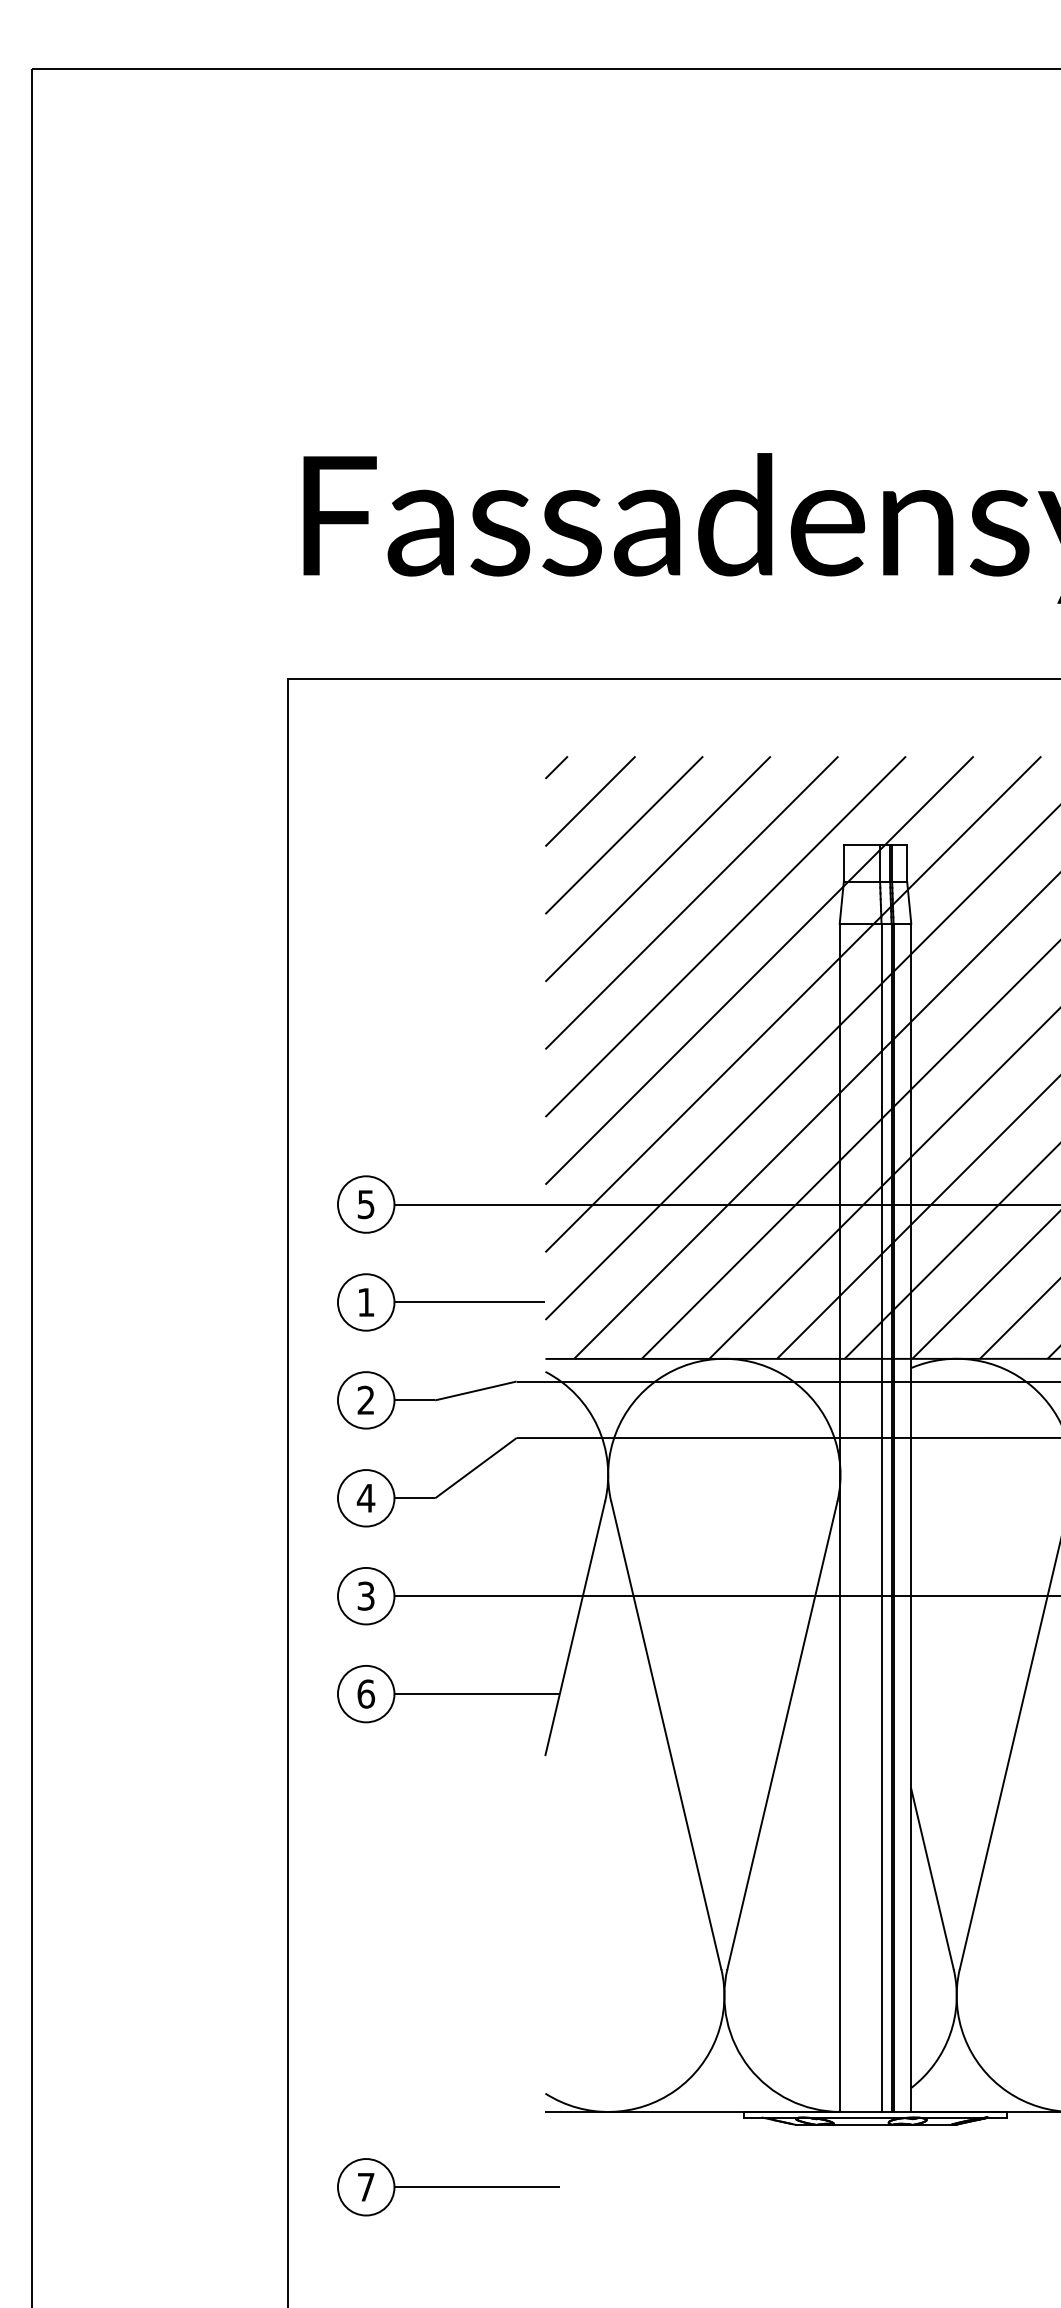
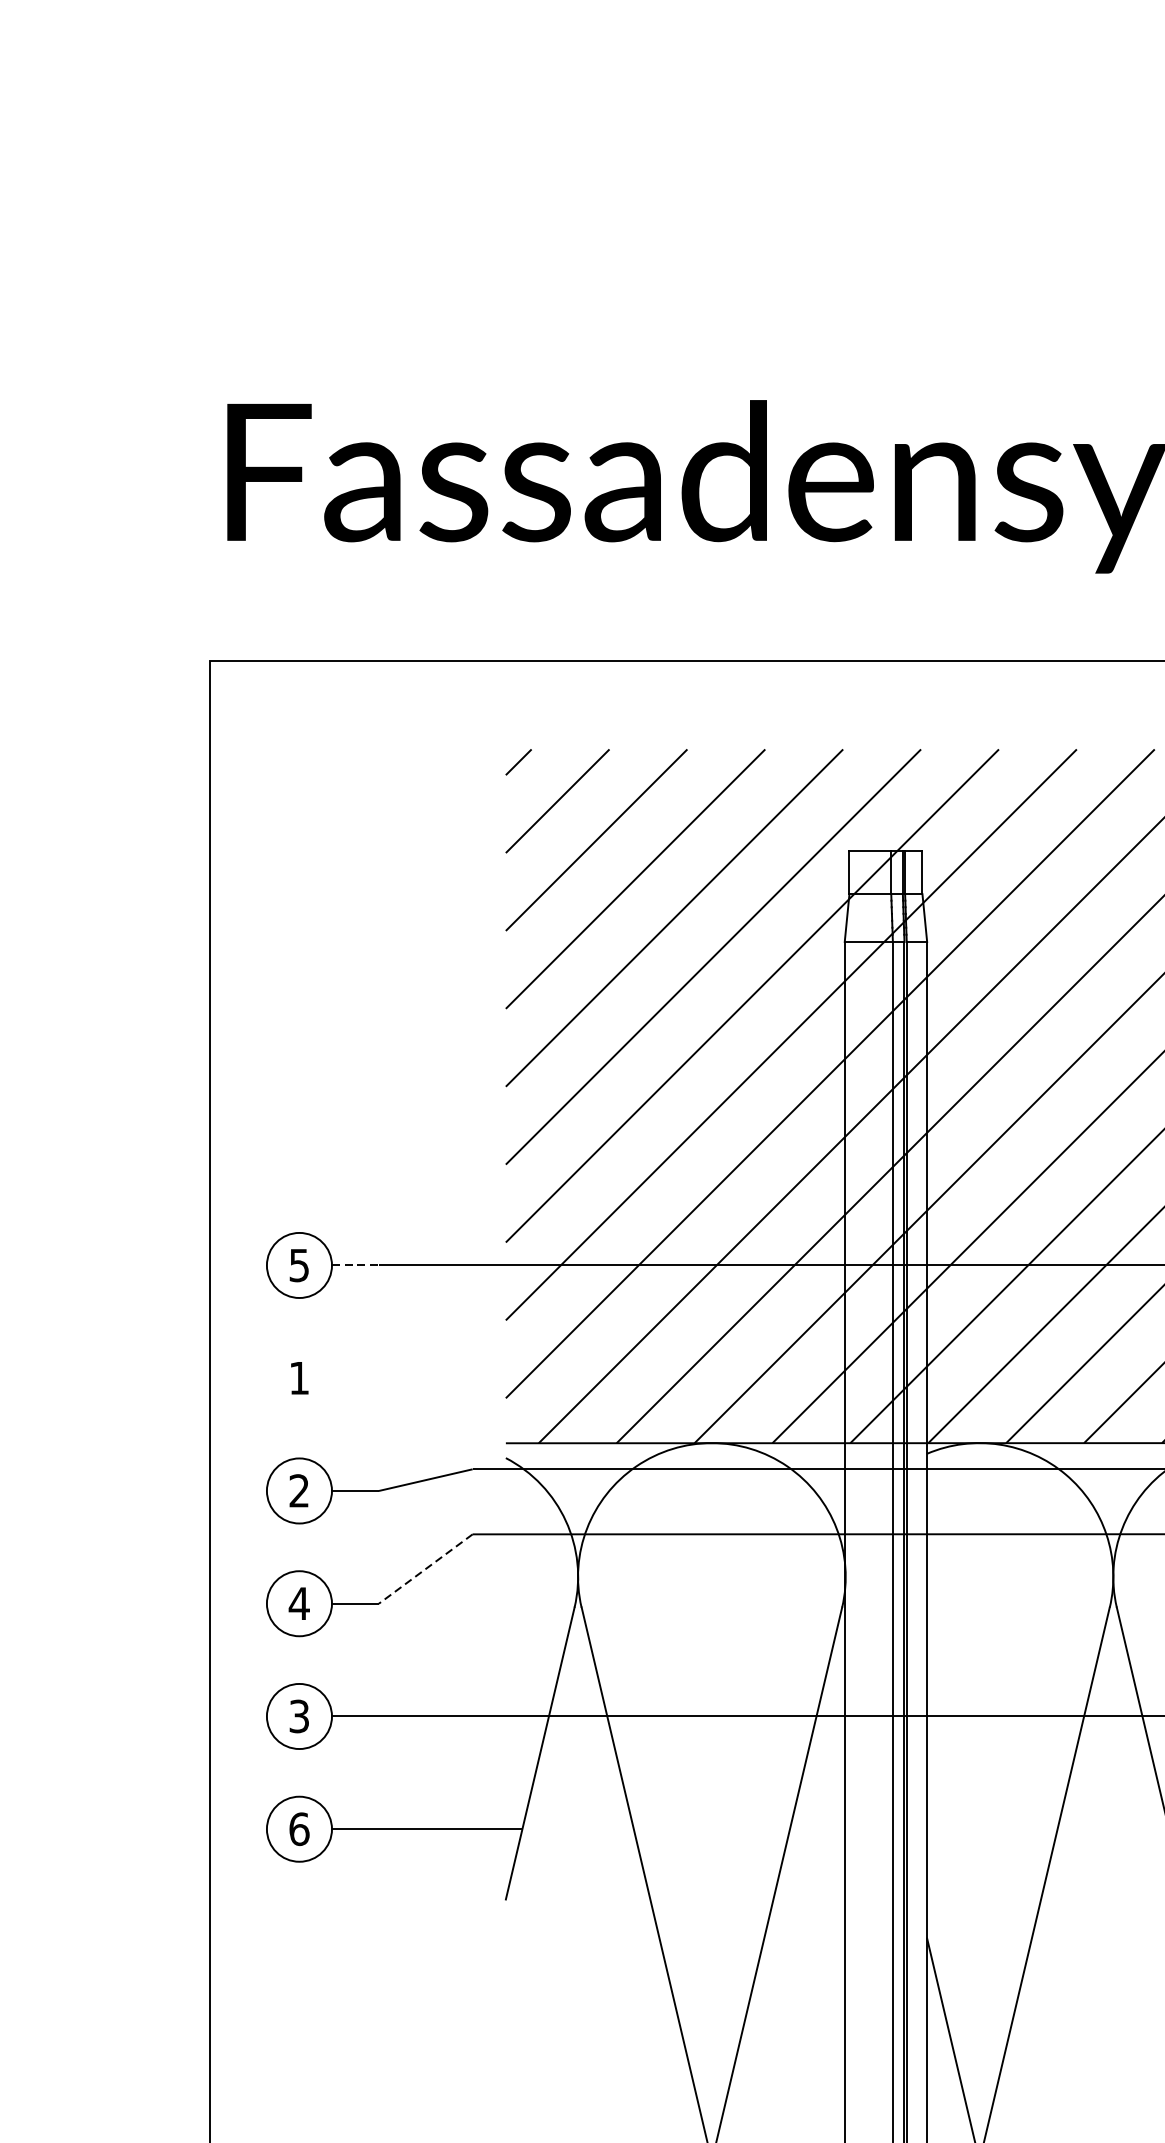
line: (415, 1204) -> (356, 1265), solid -> dashed
part: (440, 1302) -> (385, 1378), removed
line: (475, 1468) -> (425, 1569), solid -> dashed

